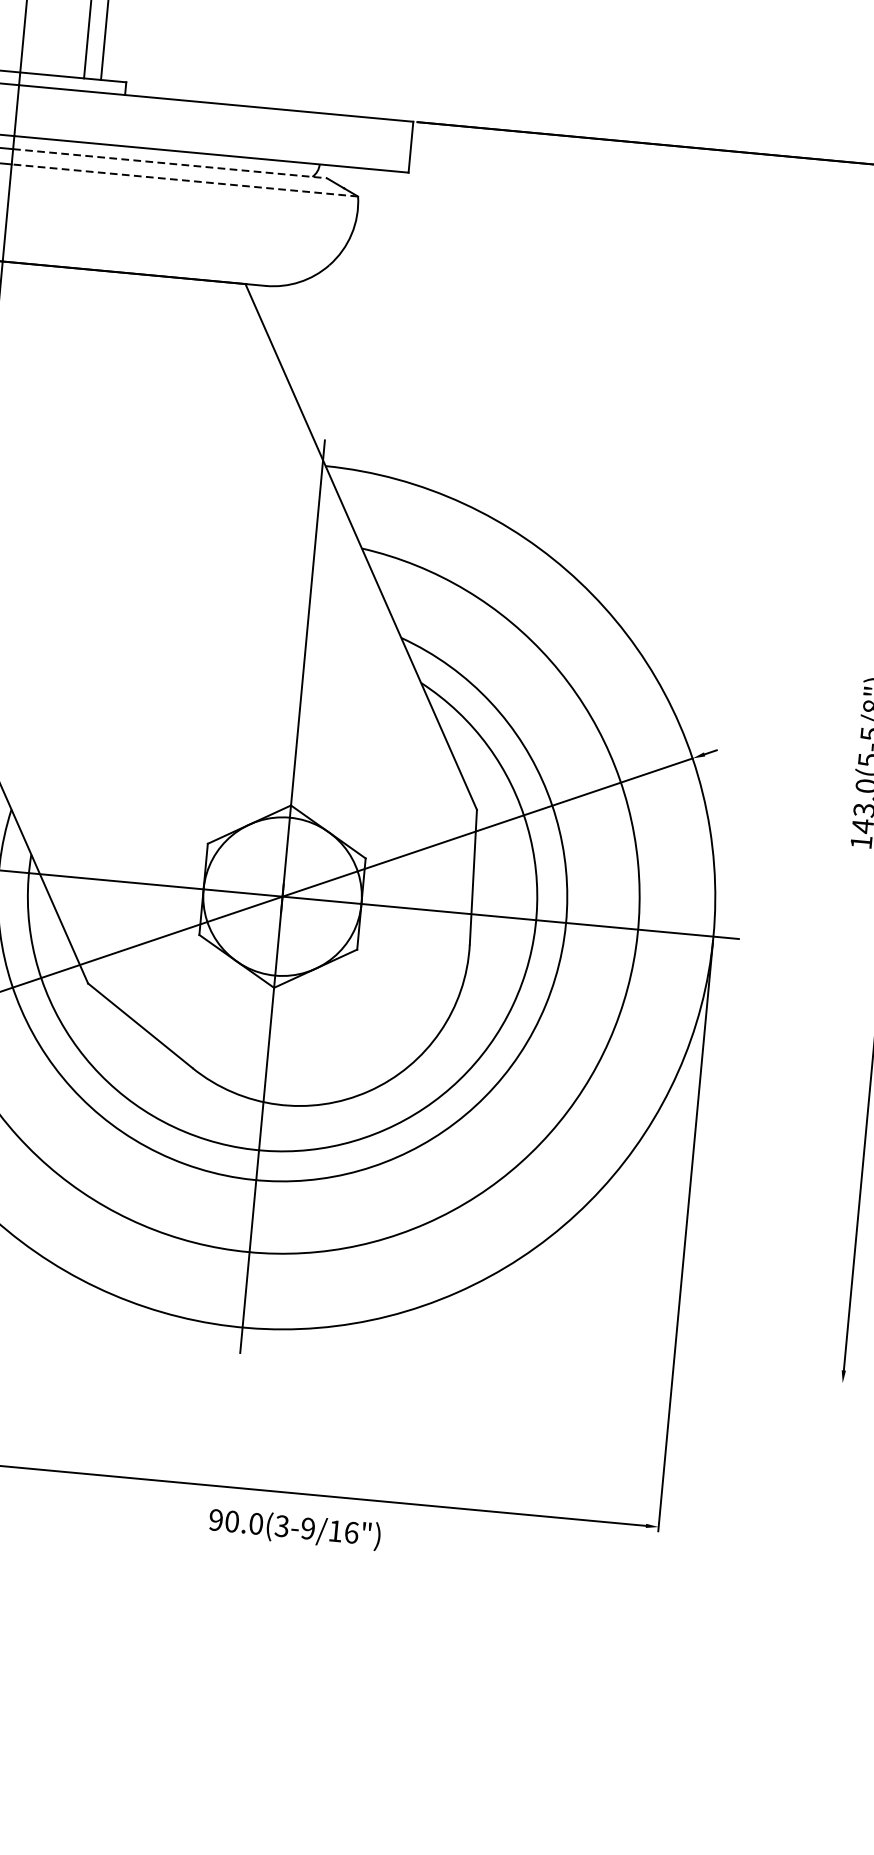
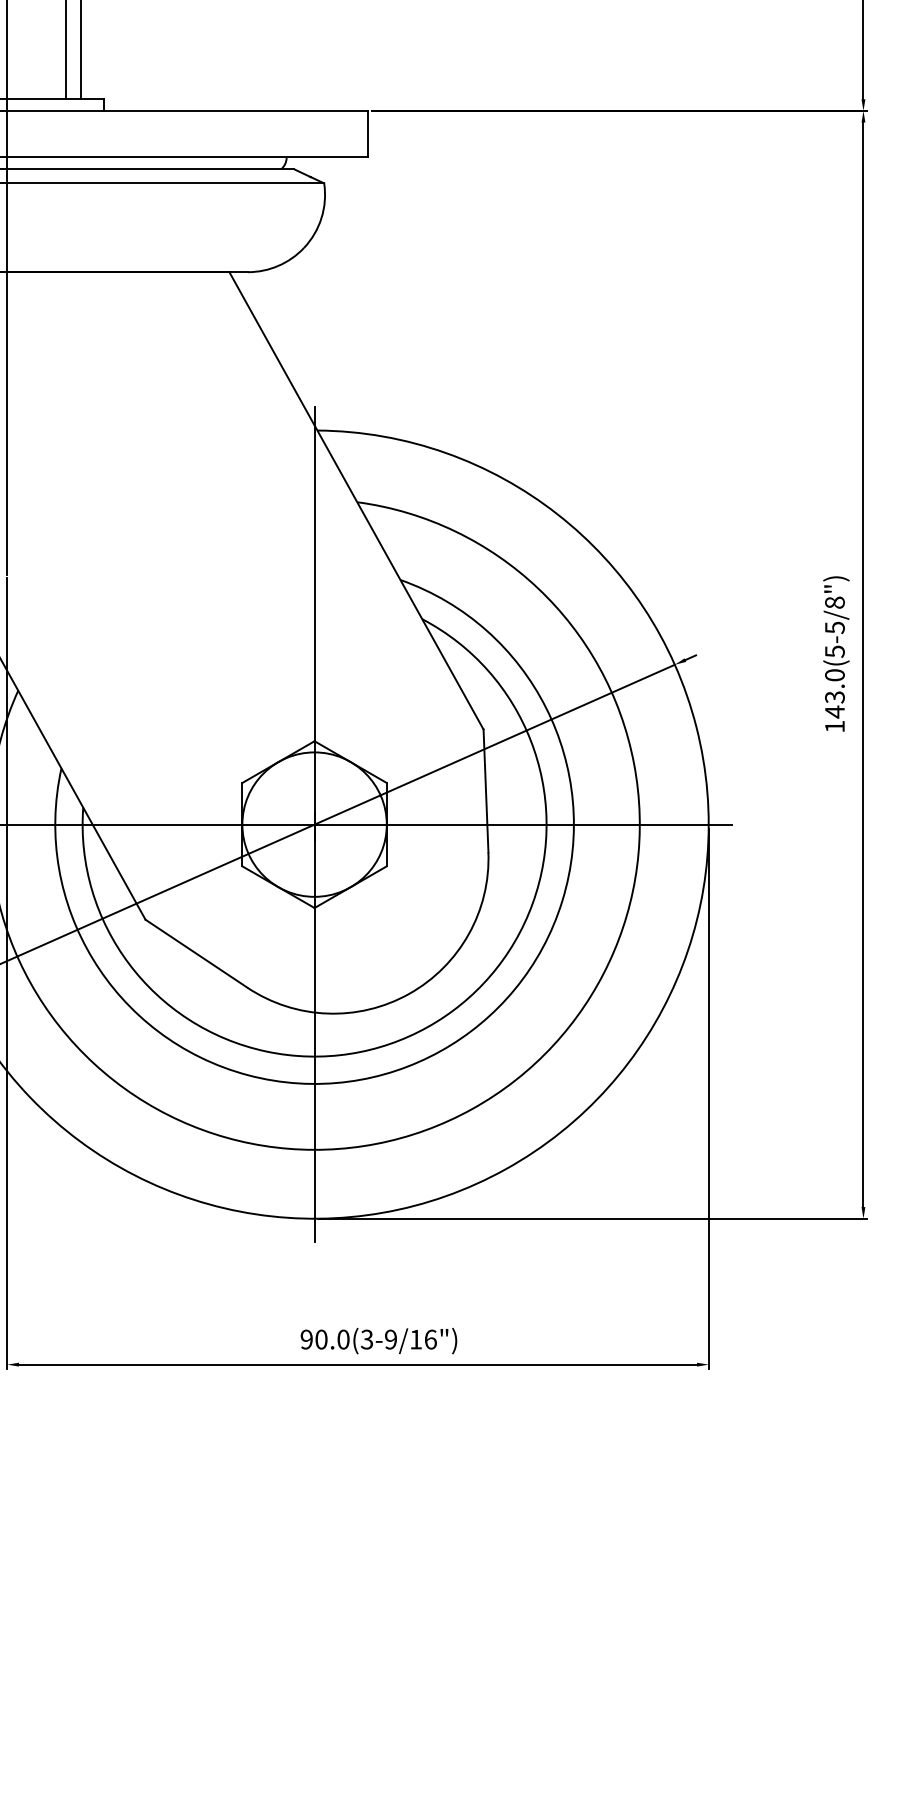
line: (169, 163) -> (150, 169), dashed -> solid
line: (184, 180) -> (165, 183), dashed -> solid
line: (546, 1355) -> (592, 1218), added
text: (294, 1528) -> (378, 1340), moved

